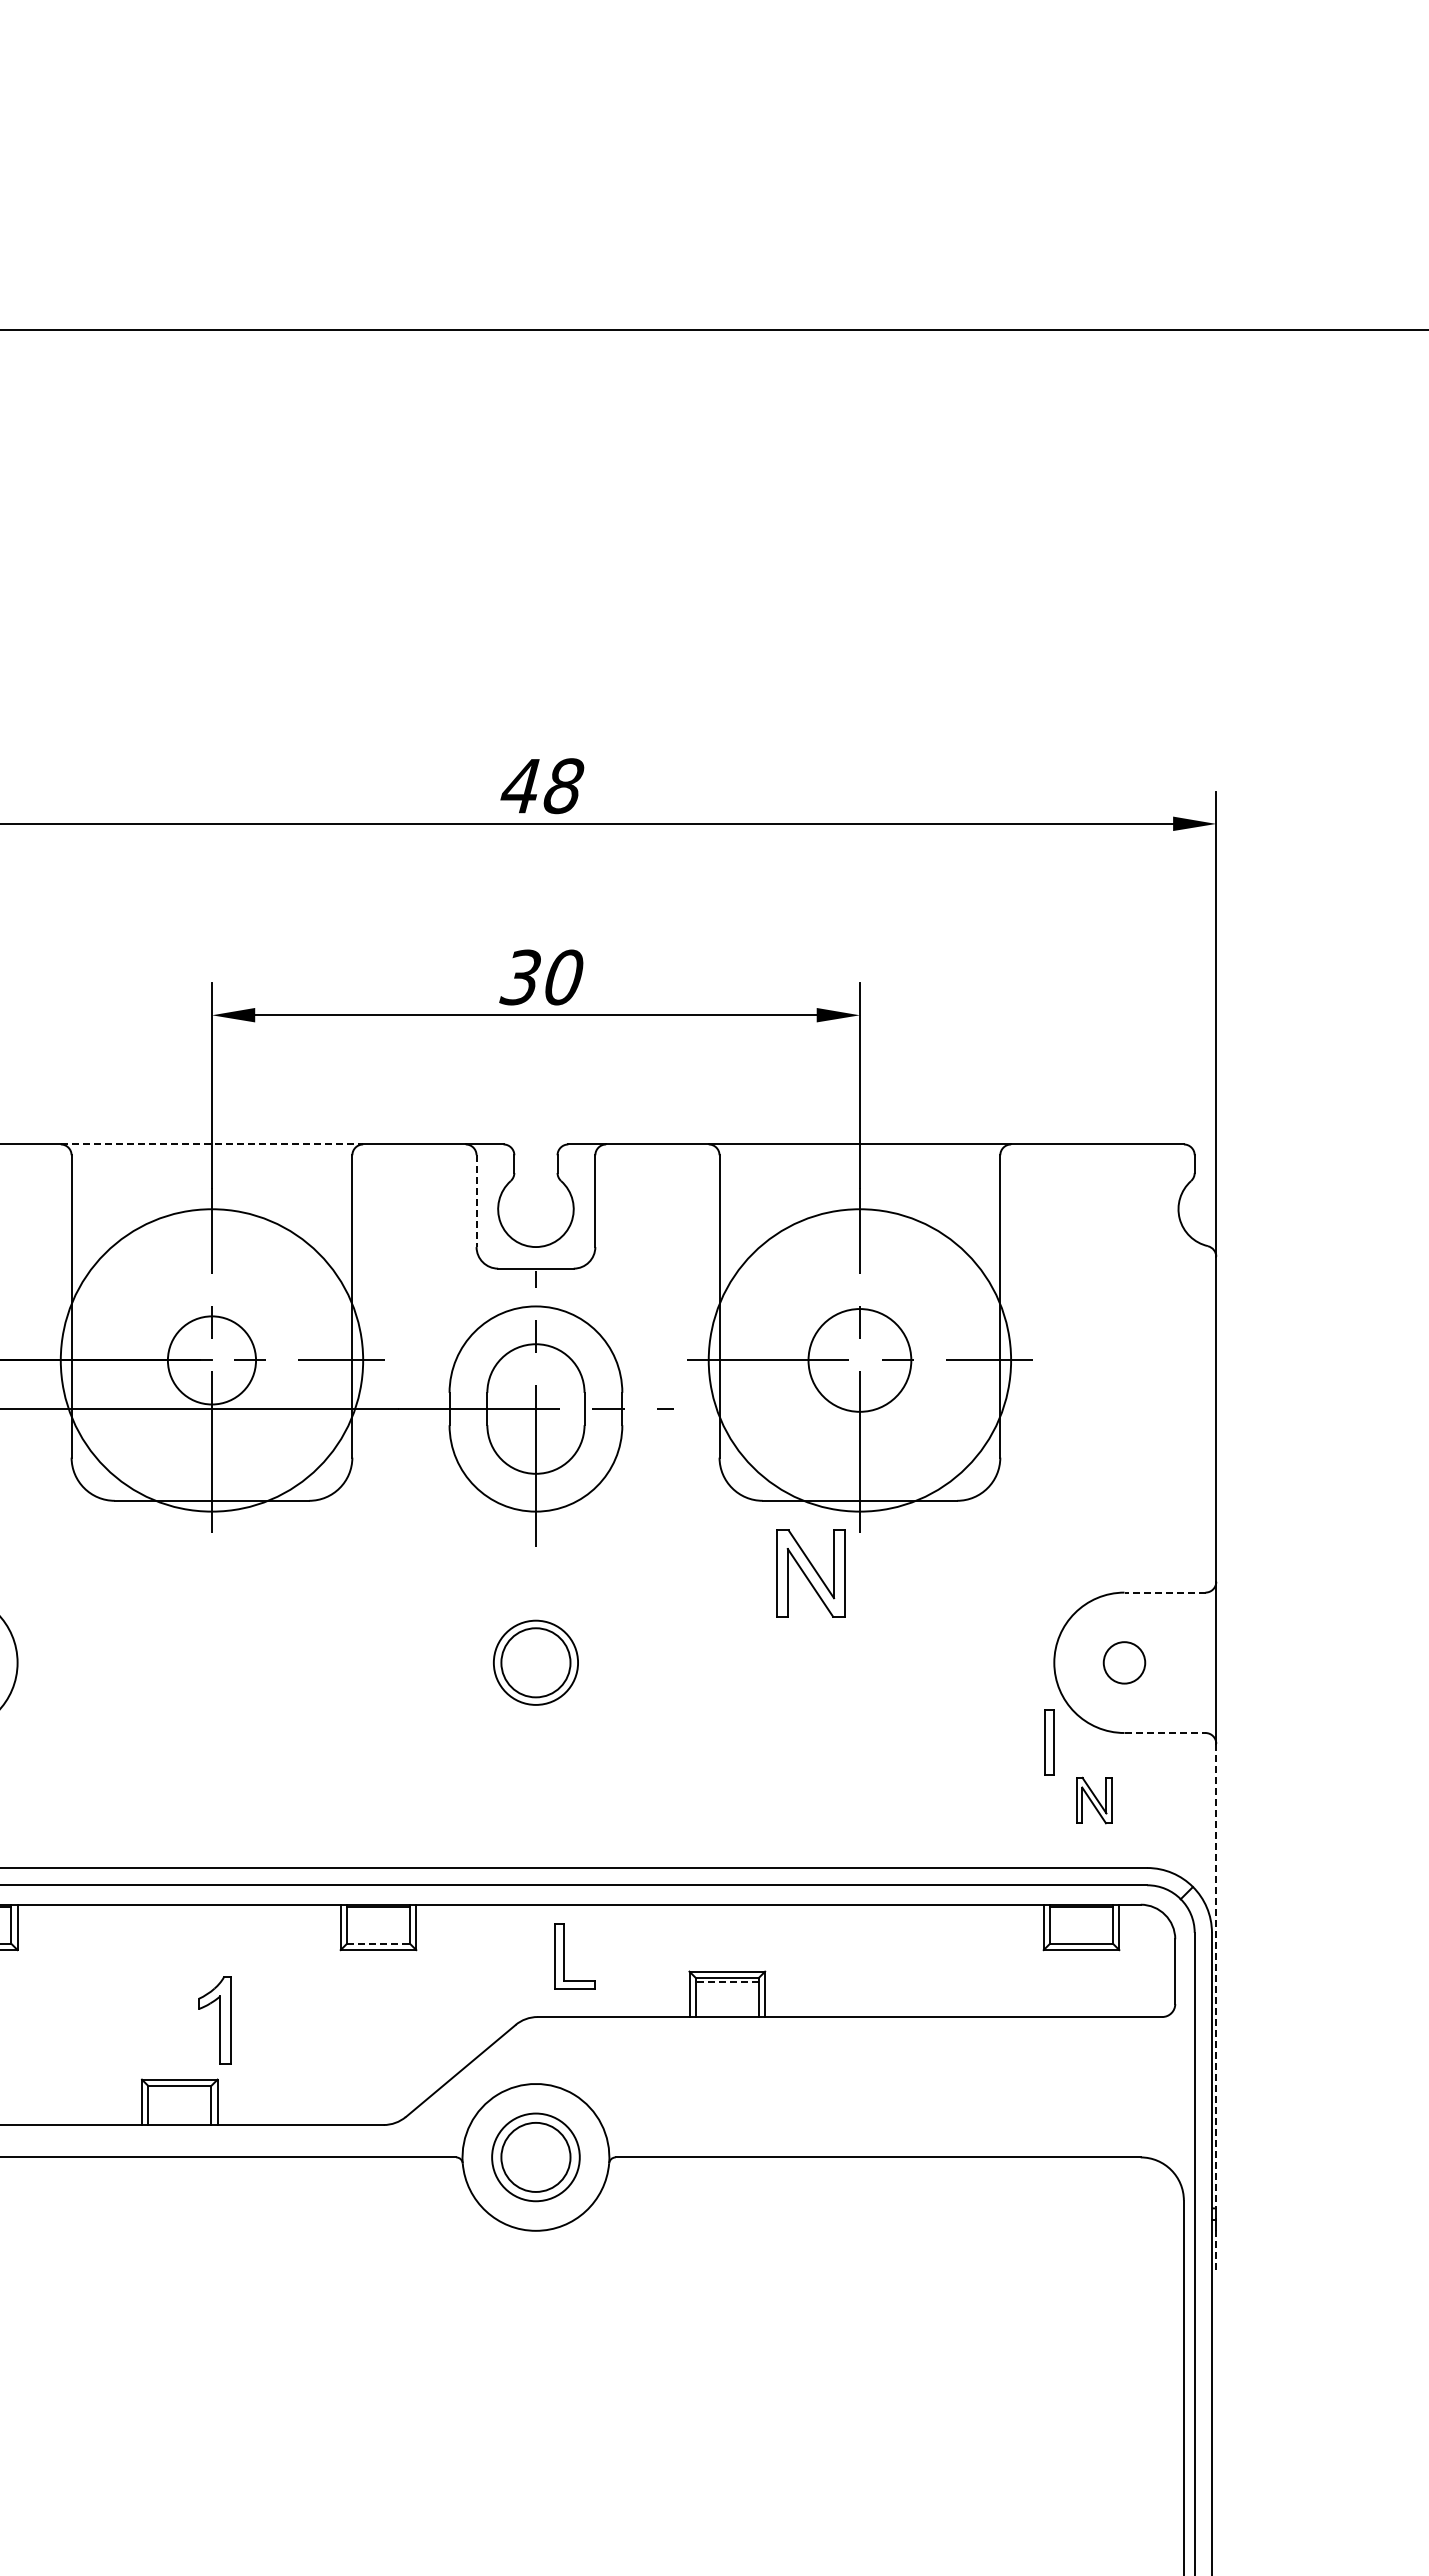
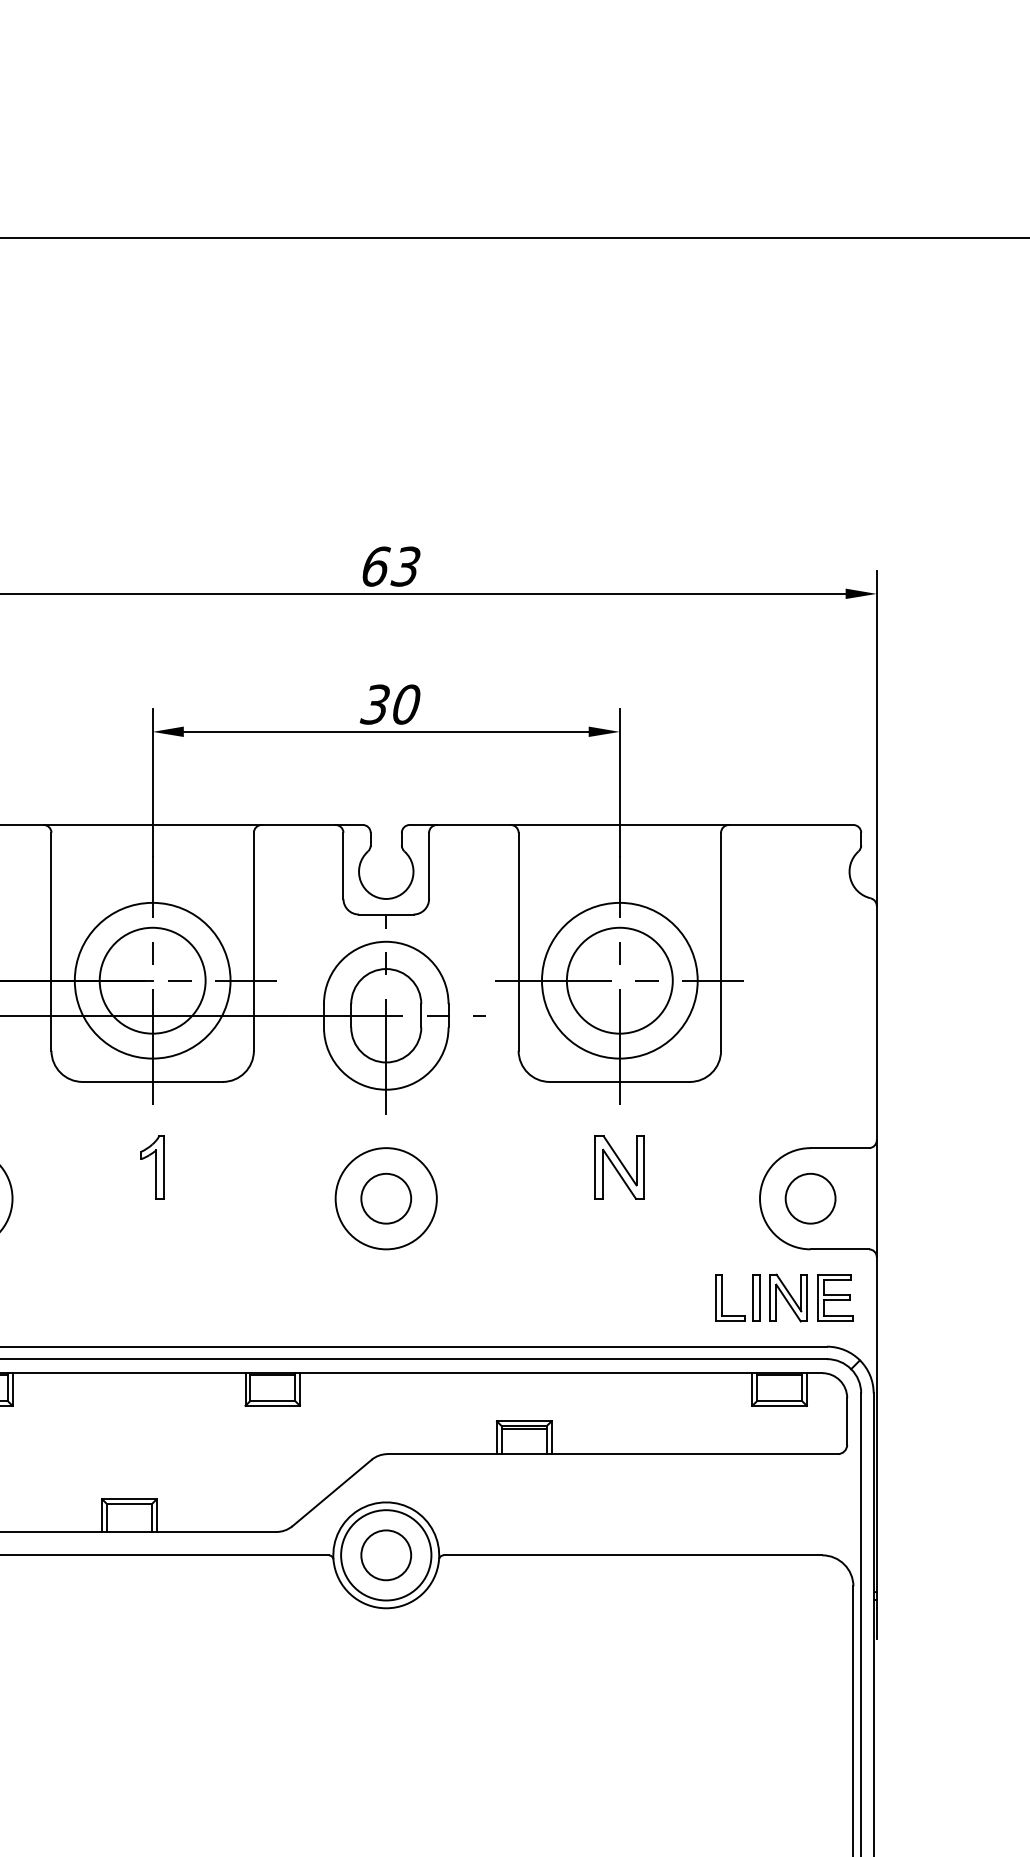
text: (542, 786) -> (390, 566), 48 -> 63
line: (212, 1144) -> (153, 825), dashed -> solid
line: (476, 1201) -> (343, 866), dashed -> solid
circle: (211, 1360) -> (152, 980), size x0.71
circle: (211, 1360) -> (152, 980), size x1.67
circle: (859, 1360) -> (619, 980), size x0.71
circle: (859, 1360) -> (619, 980), size x1.43
part: (810, 1573) -> (619, 1167), moved
line: (1164, 1592) -> (839, 1148), dashed -> solid
circle: (535, 1662) -> (385, 1198), size x1.67
circle: (1124, 1662) -> (810, 1198), size x1.67
line: (1165, 1733) -> (840, 1249), dashed -> solid
part: (1049, 1742) -> (756, 1298), moved
part: (1094, 1800) -> (788, 1298), size x1.43
part: (1158, 1800) -> (835, 1298), added
line: (379, 1943) -> (273, 1401), dashed -> solid
part: (564, 1956) -> (722, 1298), moved
line: (1216, 1976) -> (876, 1424), dashed -> solid
line: (726, 1982) -> (523, 1429), dashed -> solid
part: (214, 2020) -> (152, 1167), moved
circle: (535, 2157) -> (385, 1555), size x1.43
line: (1216, 2251) -> (876, 1623), dashed -> solid

